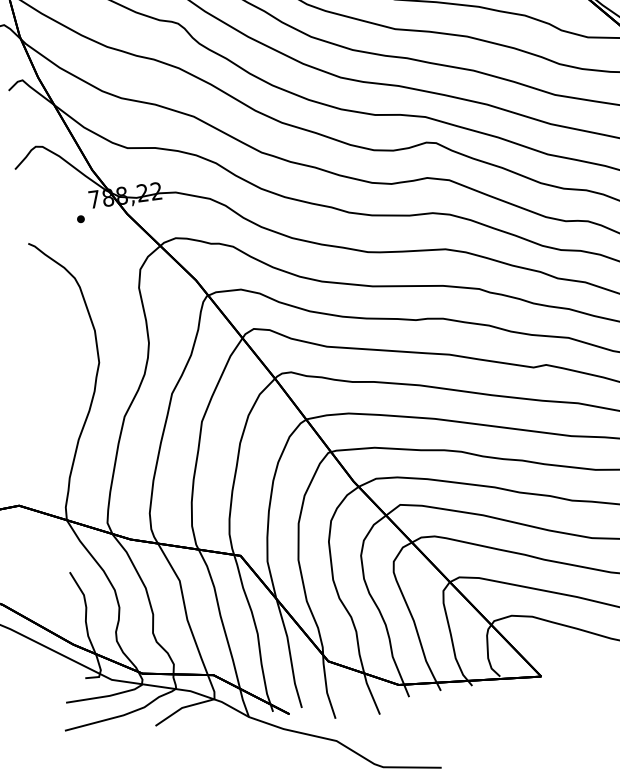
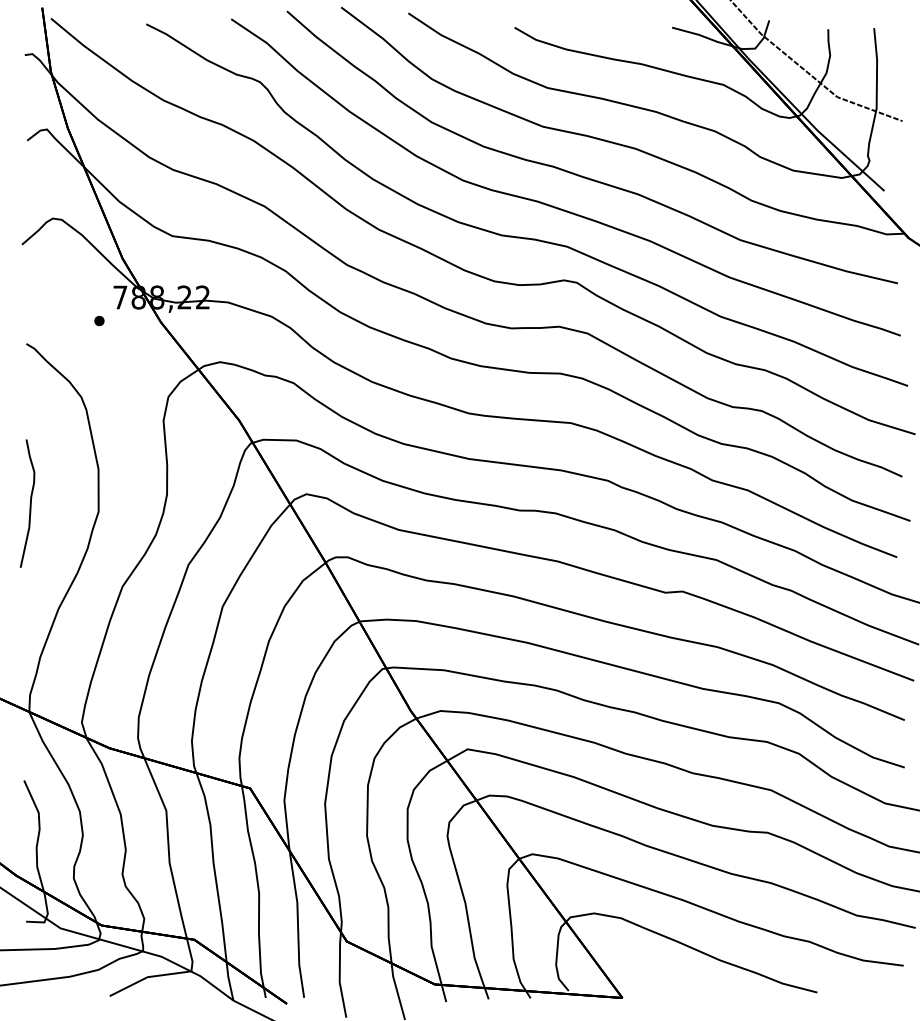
curve: (46, 364) -> (29, 504), added

